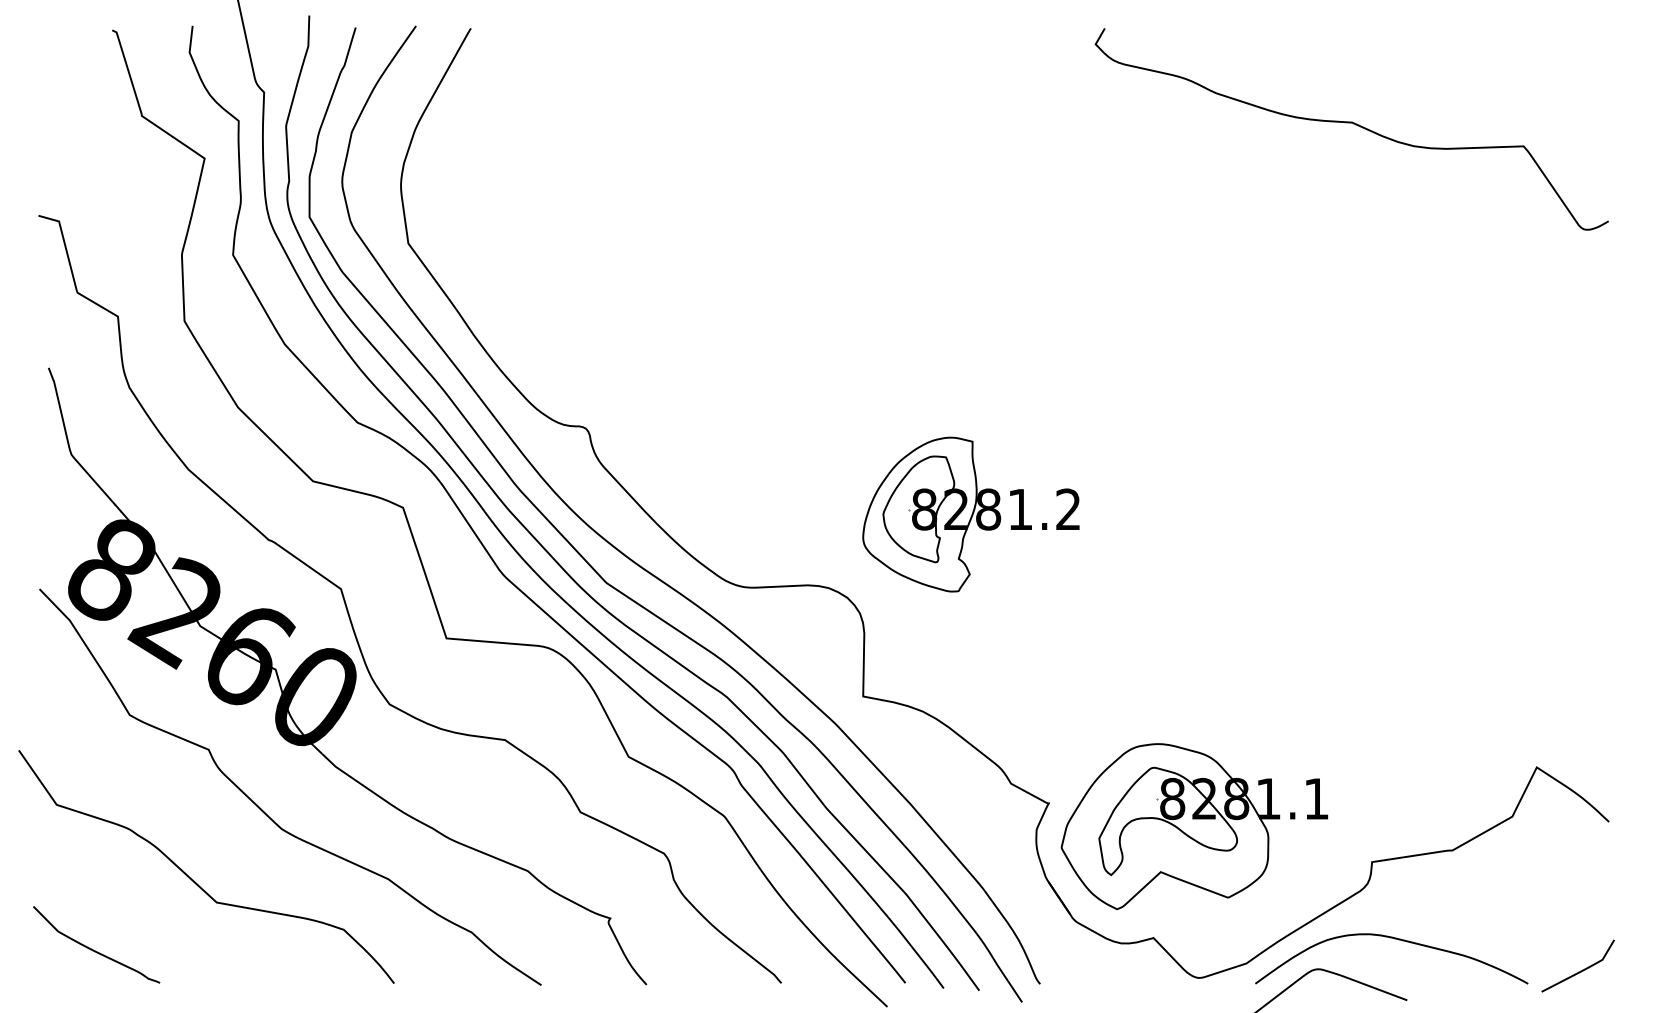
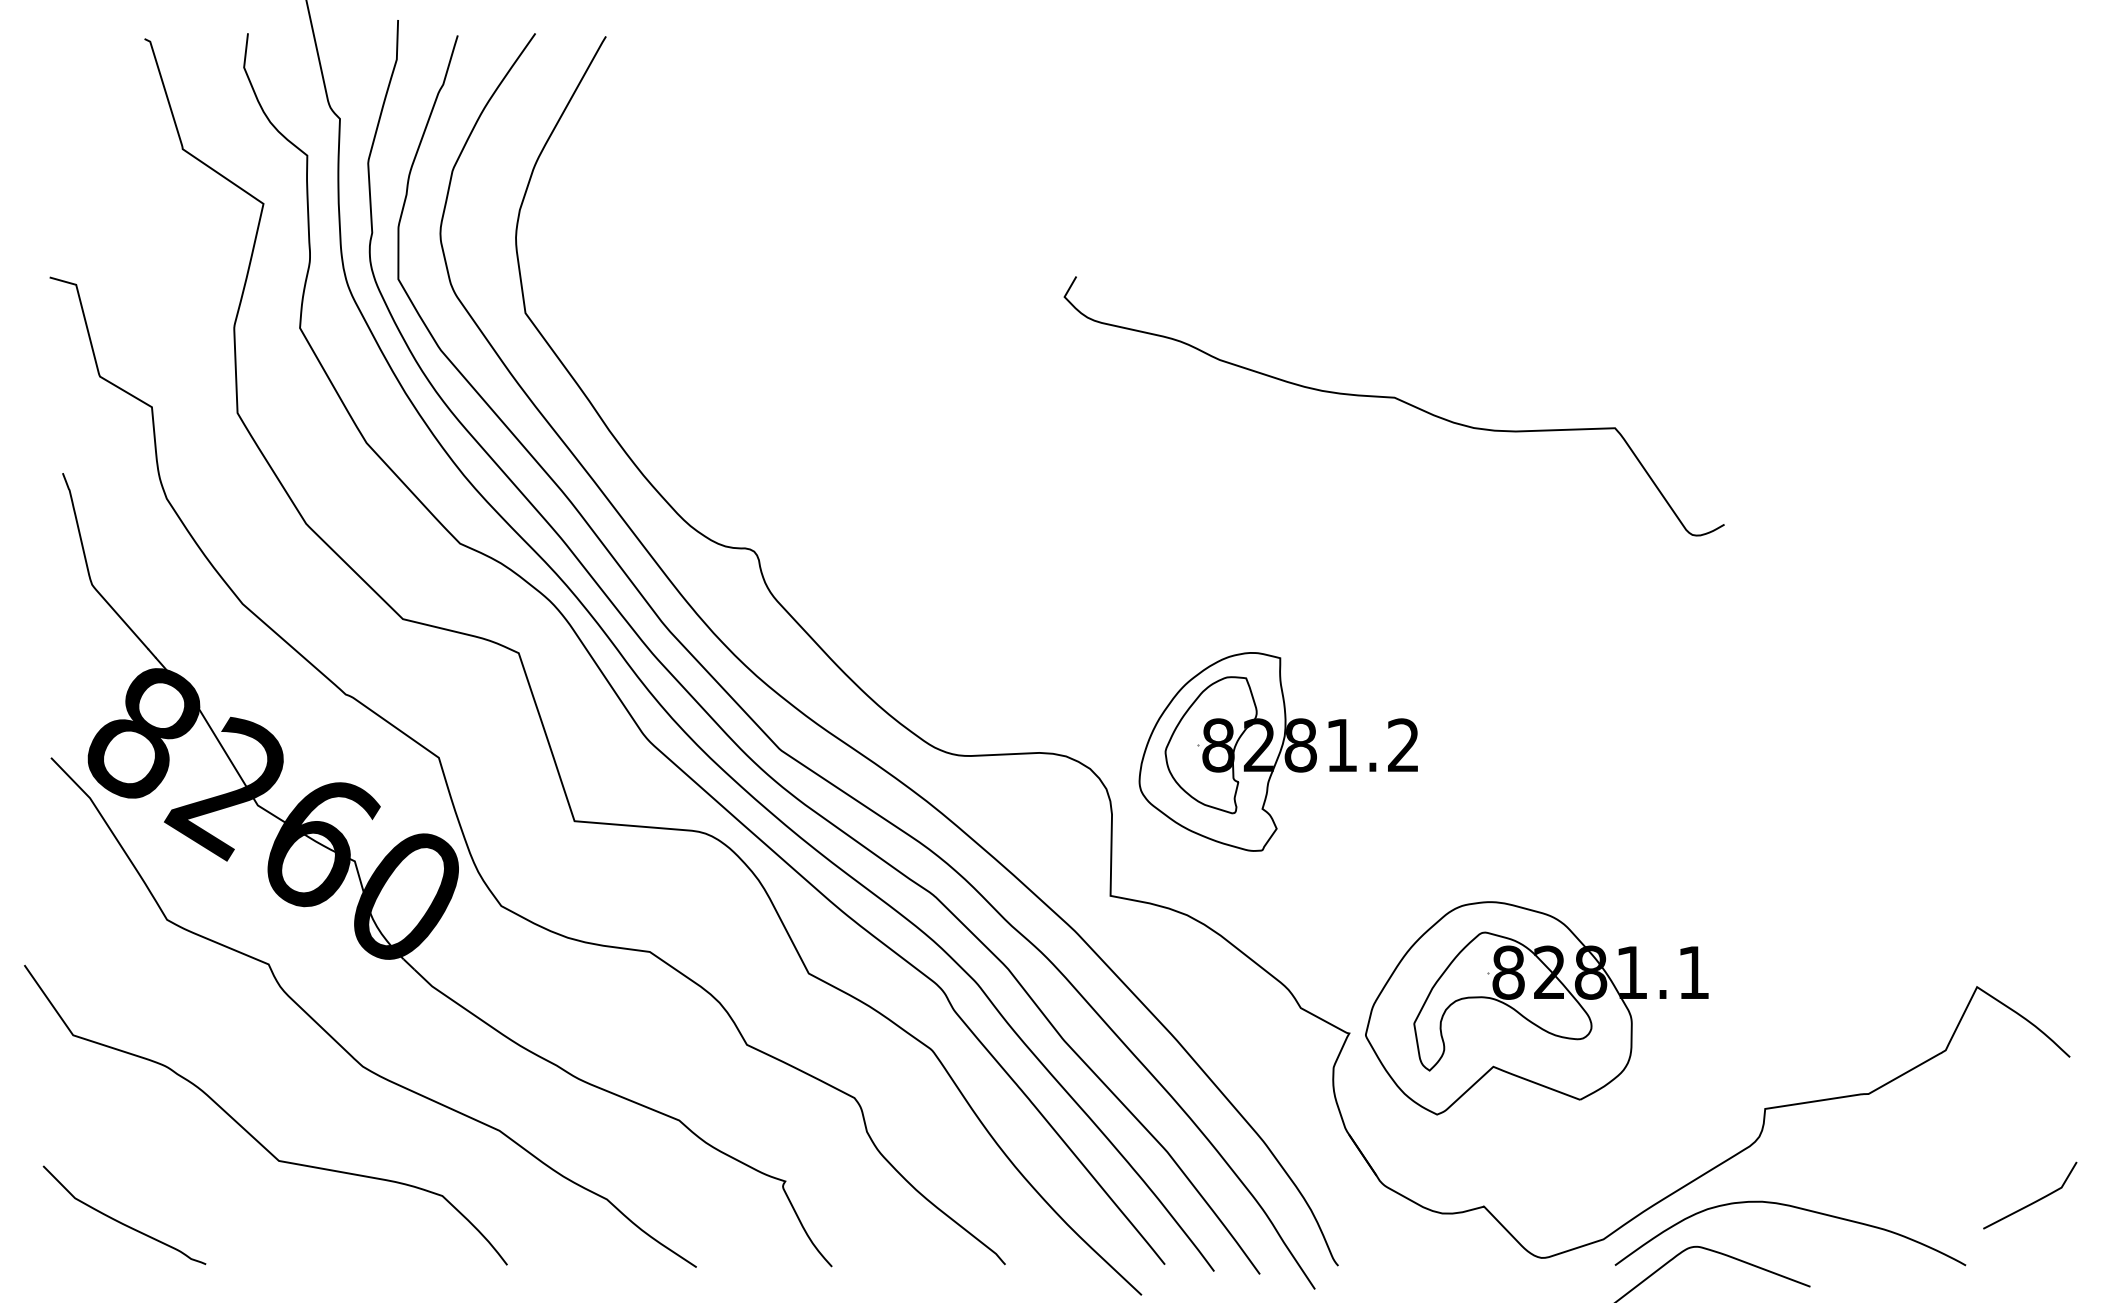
curve: (1352, 124) -> (1395, 399), moved
part: (970, 514) -> (1277, 751), moved
part: (1194, 826) -> (1536, 1008), moved
curve: (1580, 970) -> (2033, 1201), moved

